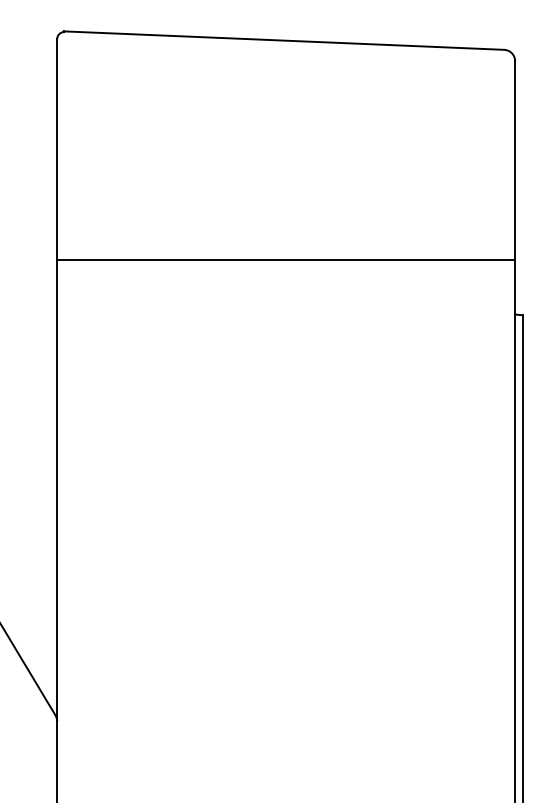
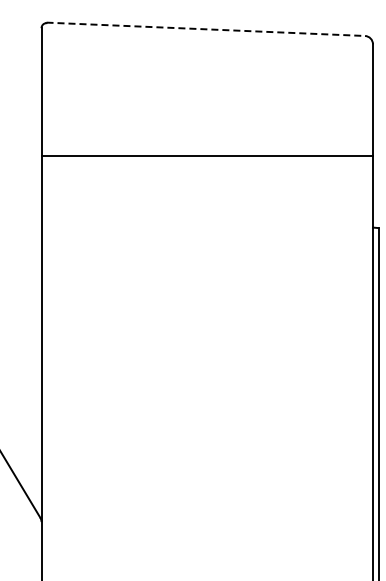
line: (285, 40) -> (206, 29), solid -> dashed
line: (285, 260) -> (206, 156), moved

